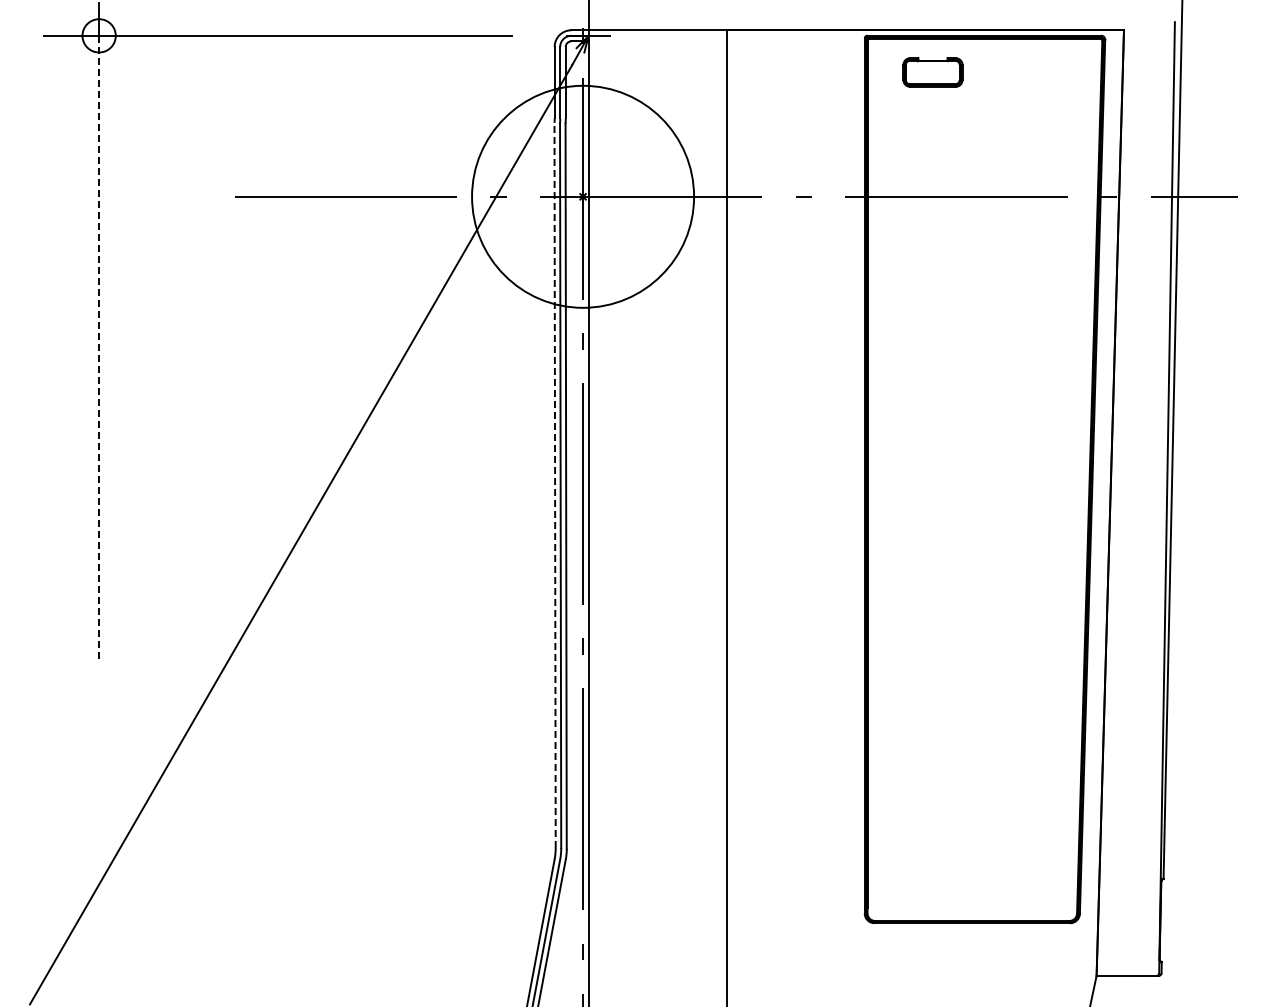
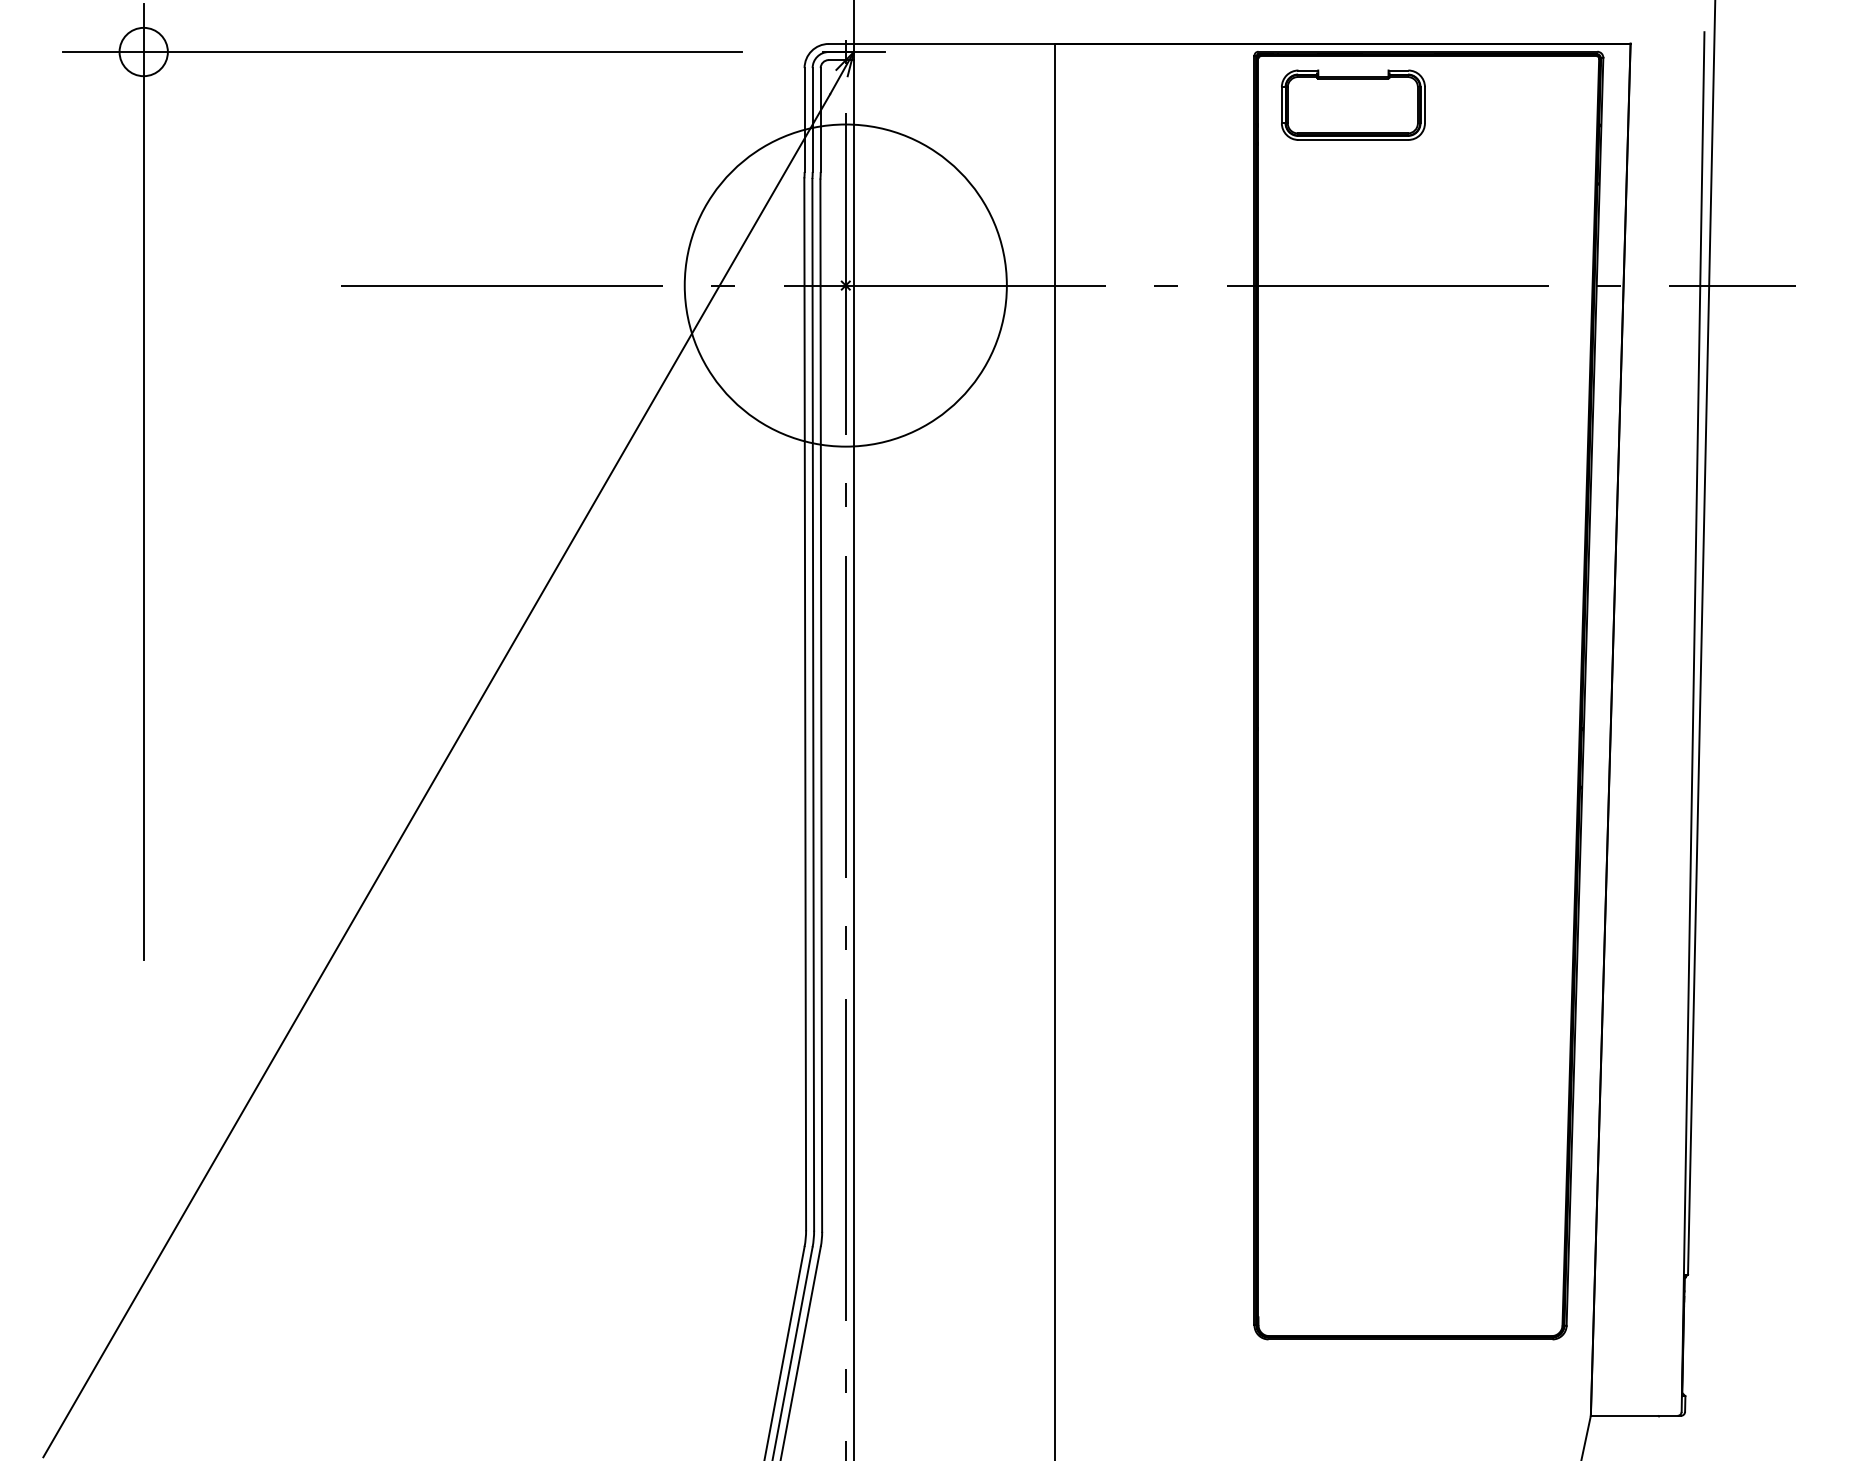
part: (932, 72) -> (1352, 105), size x1.67
line: (99, 349) -> (144, 507), dashed -> solid
line: (555, 485) -> (805, 704), dashed -> solid

